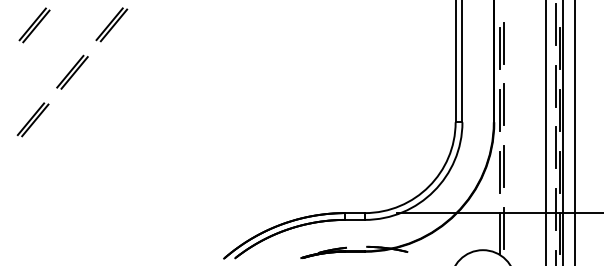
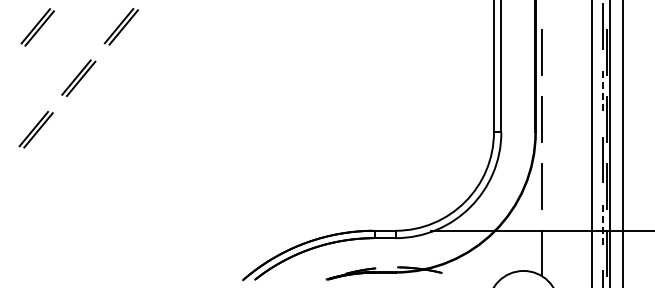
line: (504, 43) -> (546, 46), removed
line: (555, 86) -> (602, 93), solid -> dashed
line: (504, 104) -> (546, 113), removed
line: (504, 165) -> (546, 179), removed
line: (555, 210) -> (602, 227), solid -> dashed
line: (504, 227) -> (546, 246), removed

